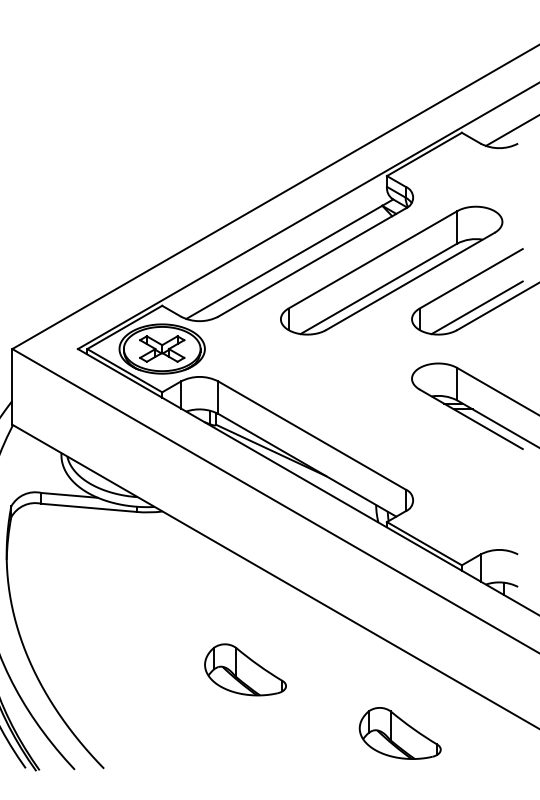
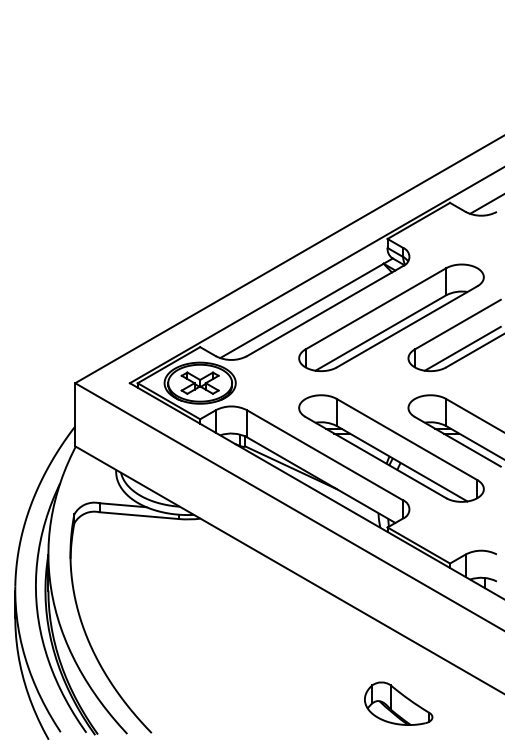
part: (391, 427) -> (391, 448), added
part: (245, 669) -> (269, 650), removed

